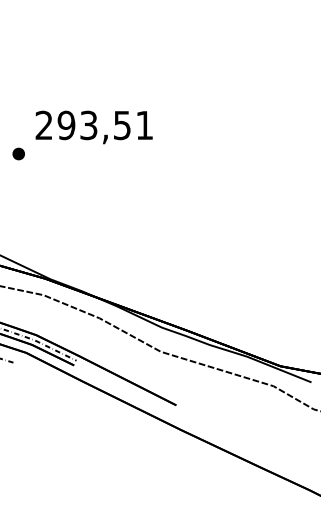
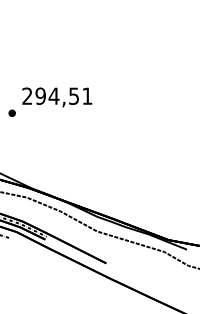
text: (87, 124) -> (53, 95), 293,51 -> 294,51

